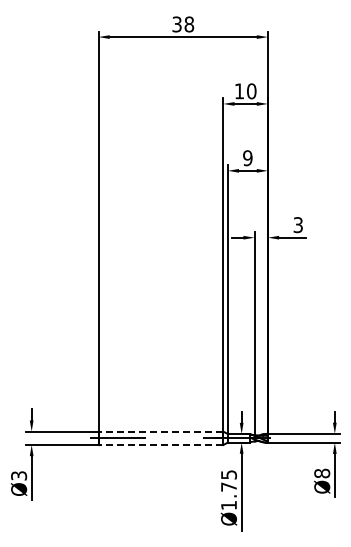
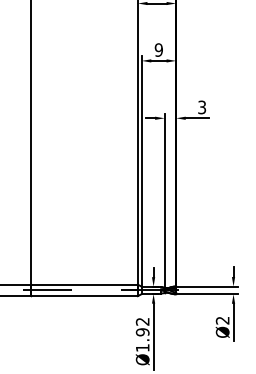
line: (160, 431) -> (83, 284), dashed -> solid
line: (160, 445) -> (83, 296), dashed -> solid
text: (322, 473) -> (222, 320), Ø8 -> Ø2
text: (229, 480) -> (143, 326), Ø1.75 -> Ø1.92

